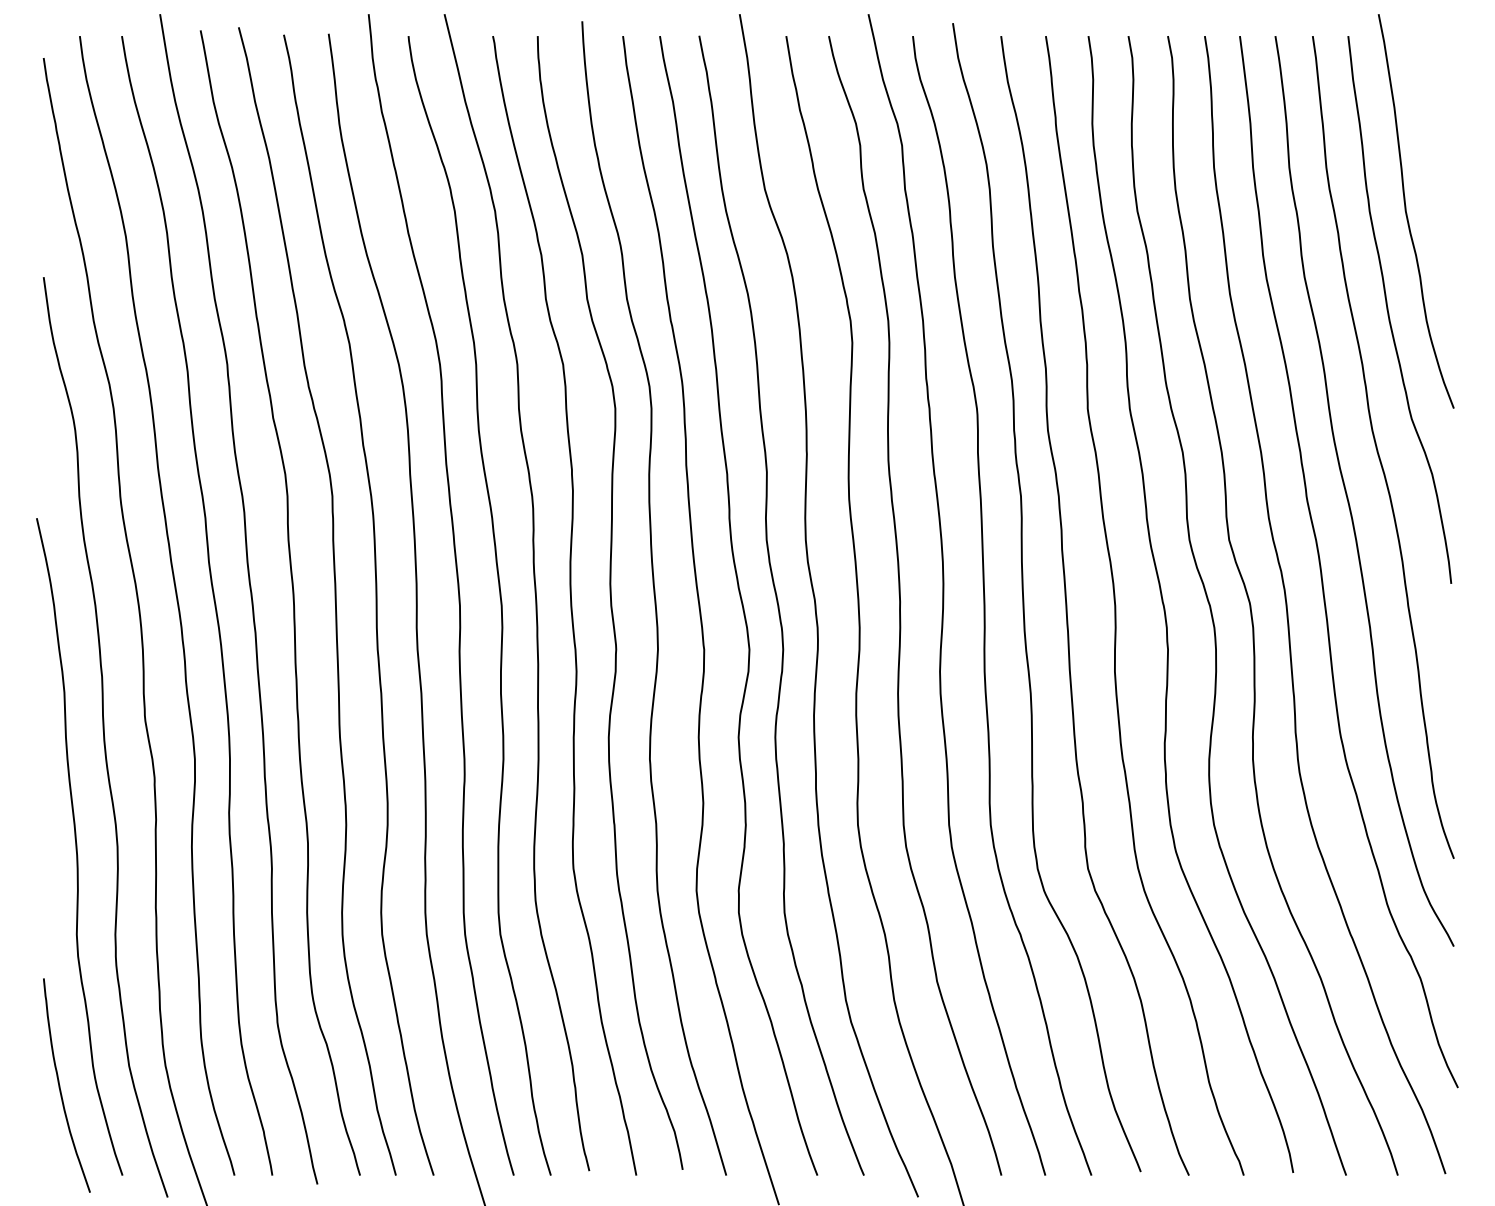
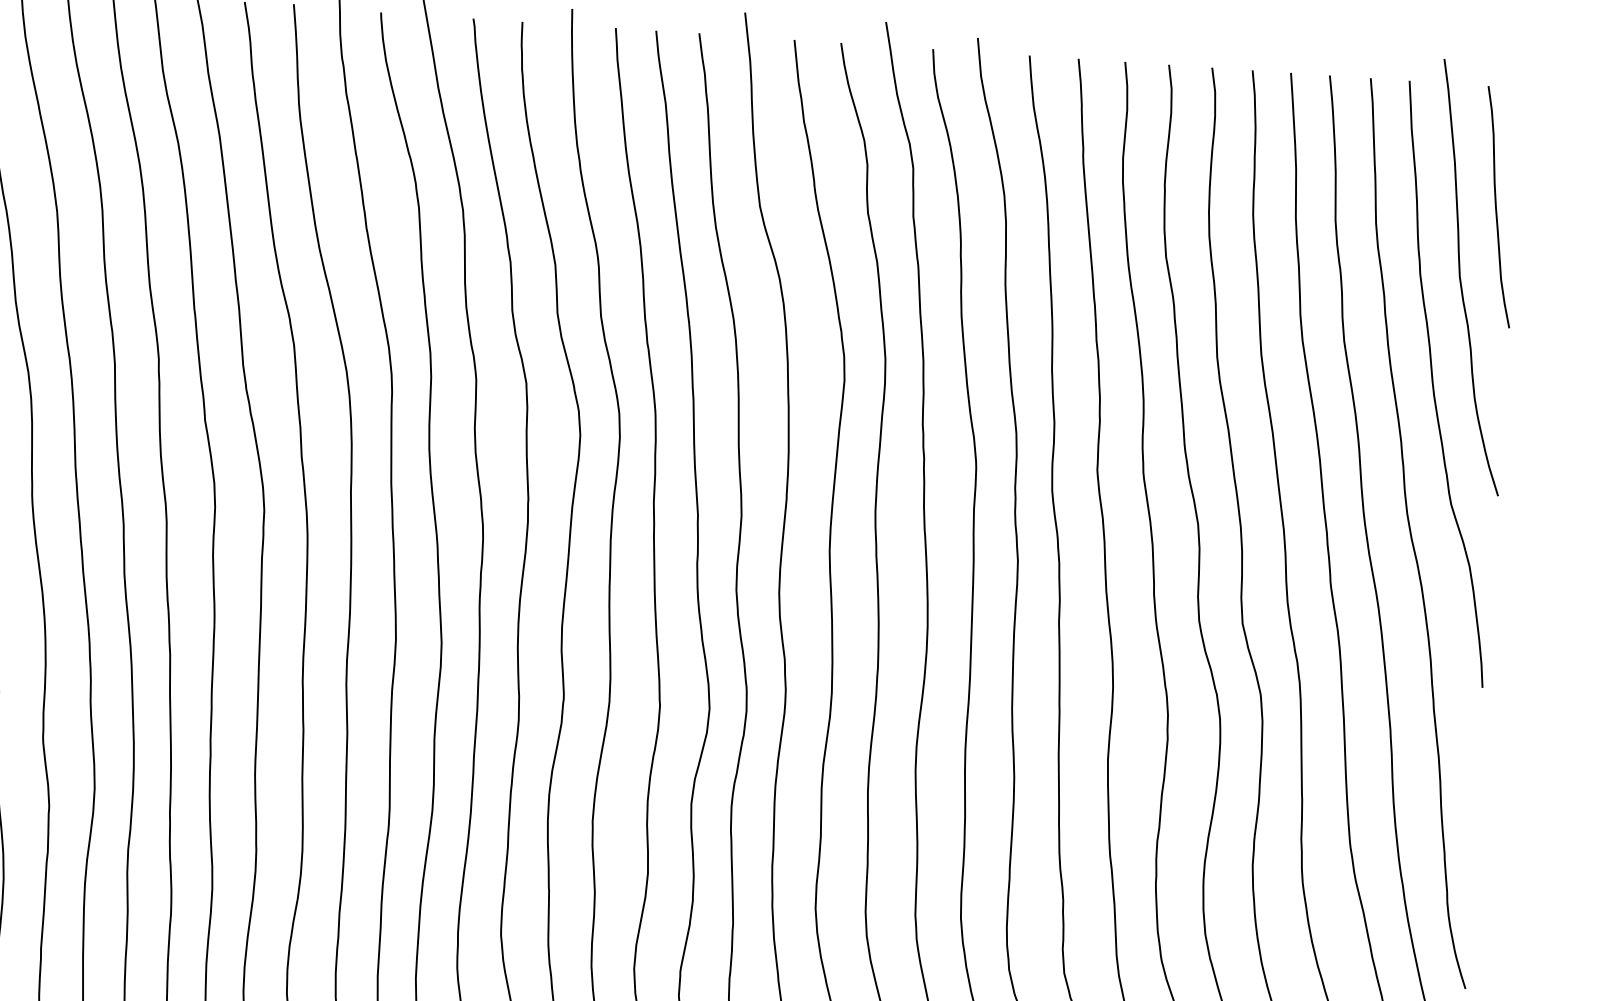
curve: (1435, 145) -> (1497, 206), added

